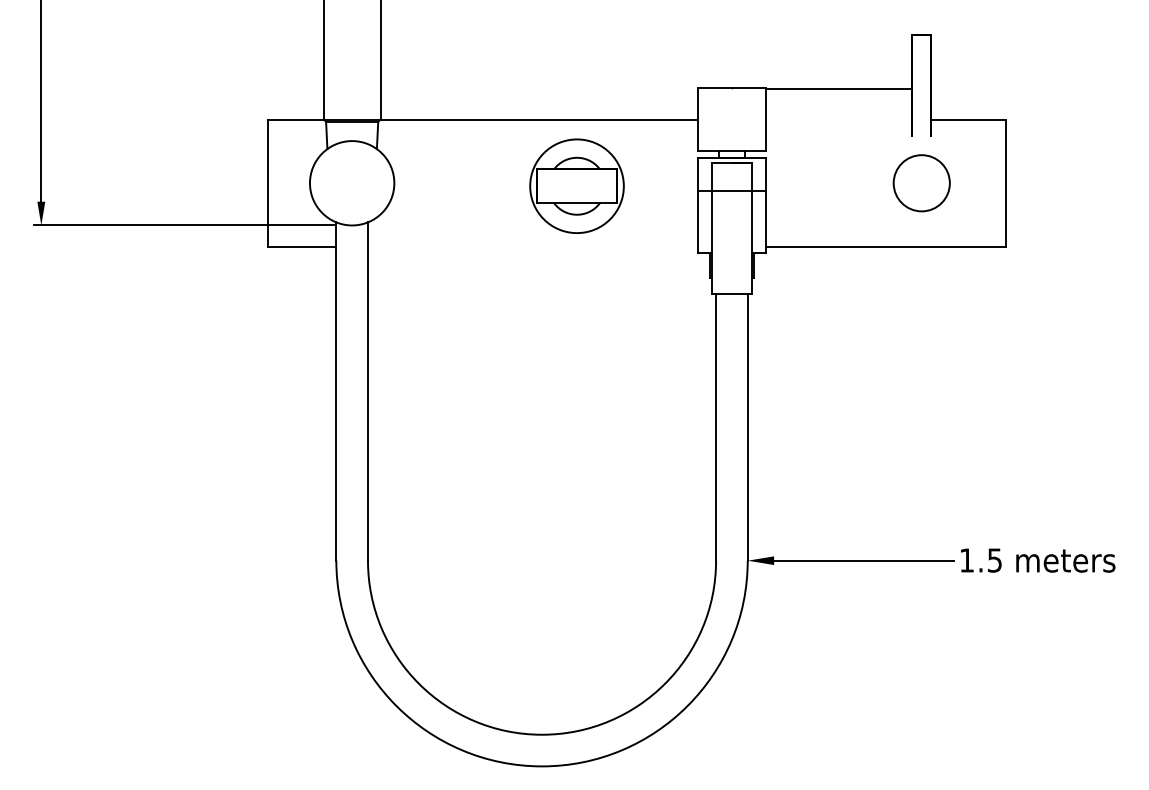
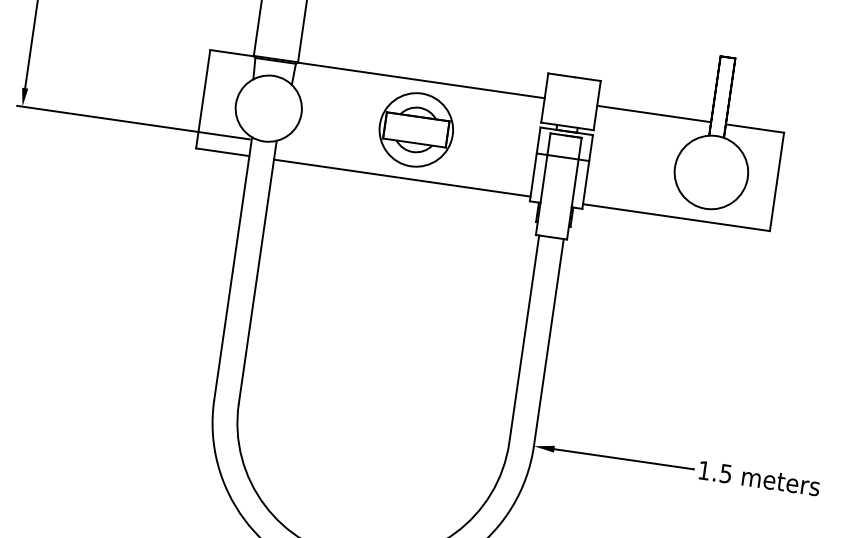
line: (838, 88) -> (653, 113), moved
circle: (921, 183) -> (711, 172), size x1.67
part: (576, 185) -> (416, 129), moved
line: (532, 246) -> (401, 178), added

